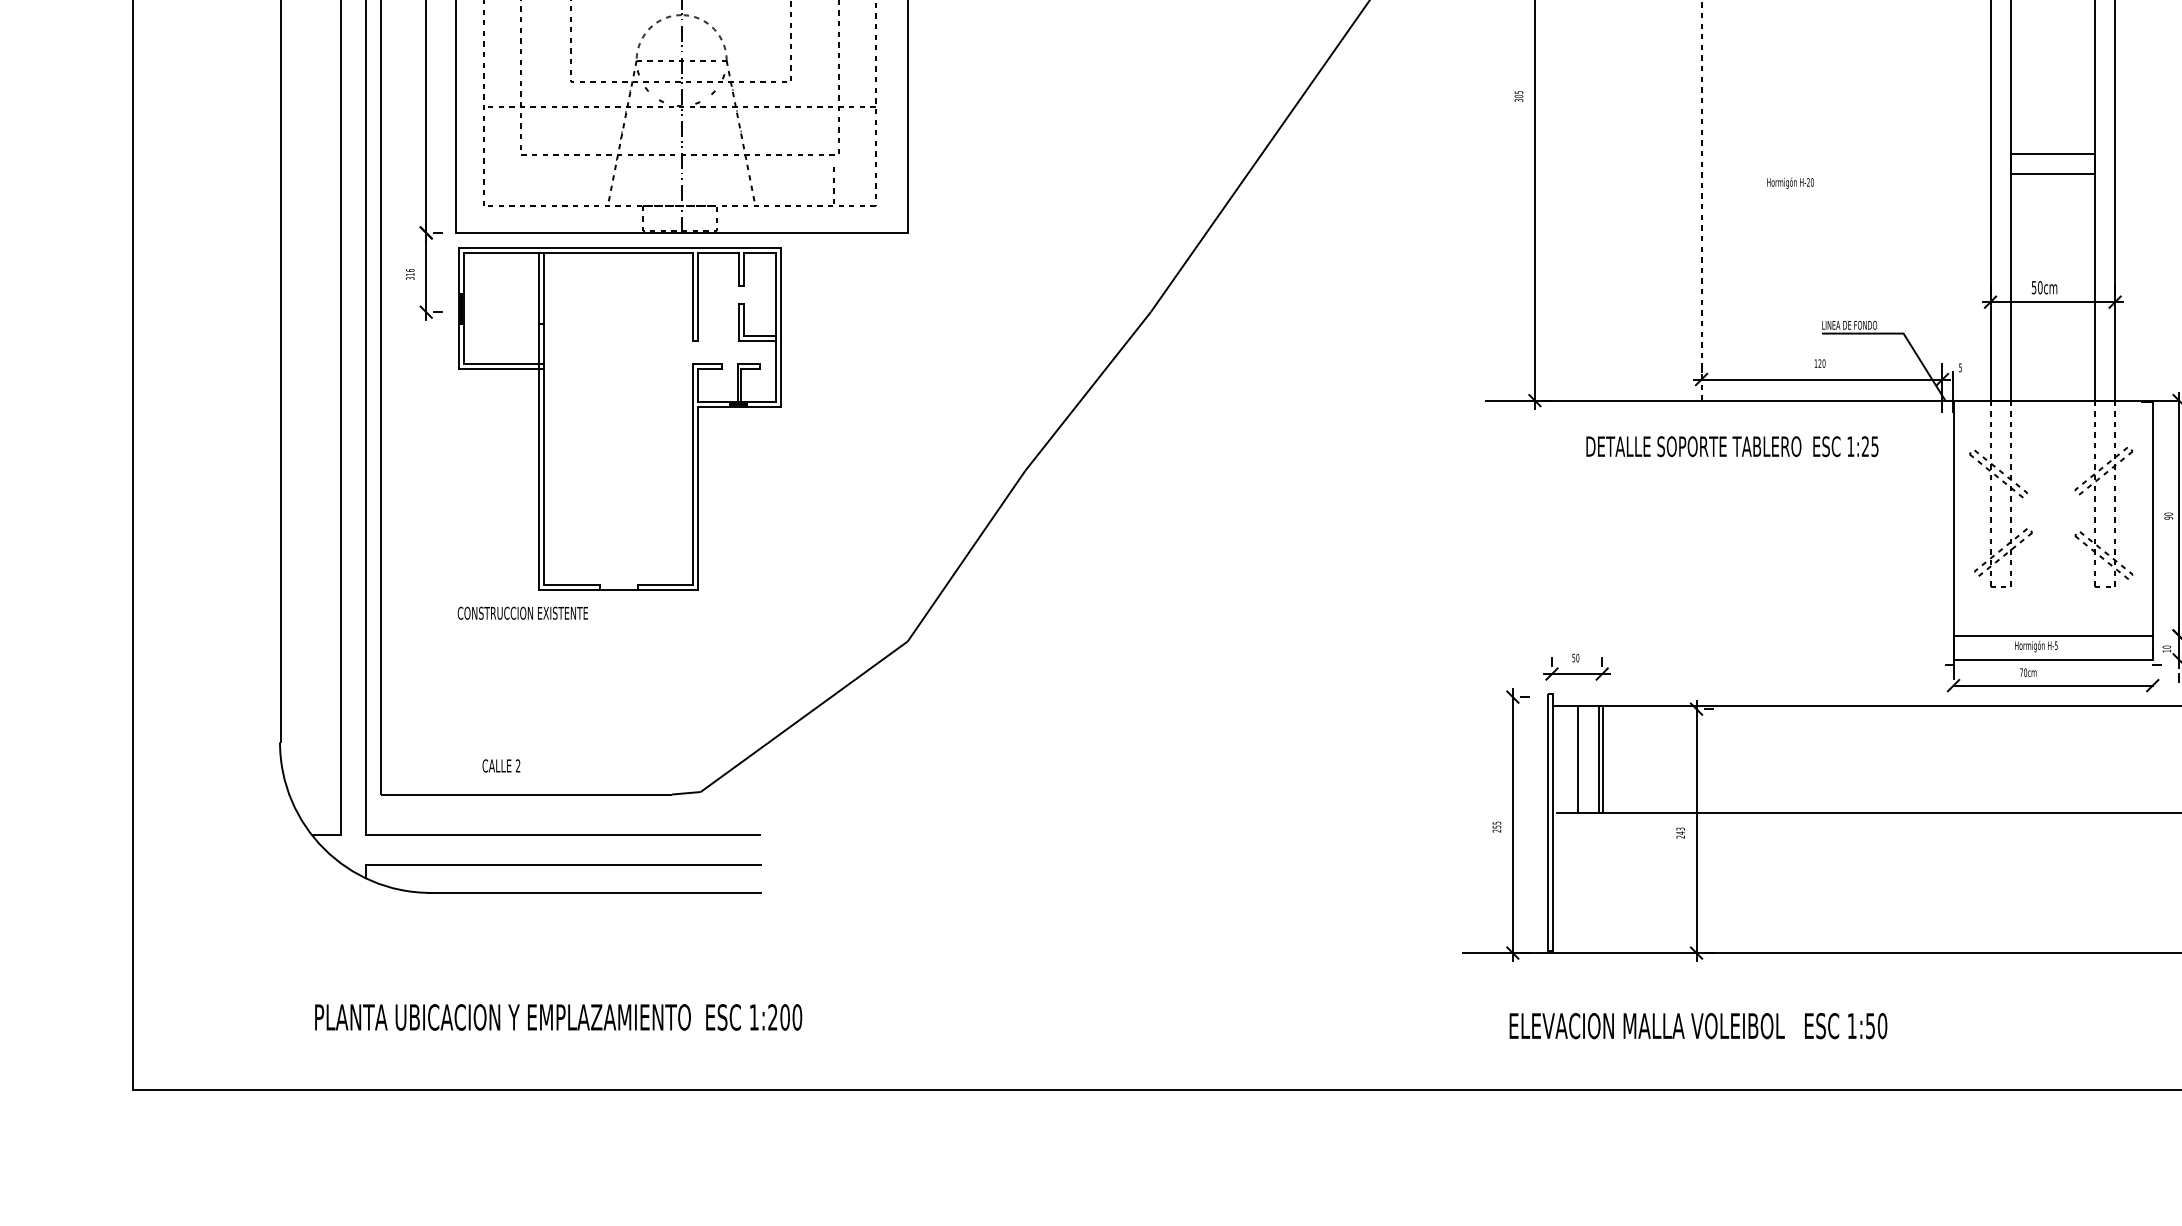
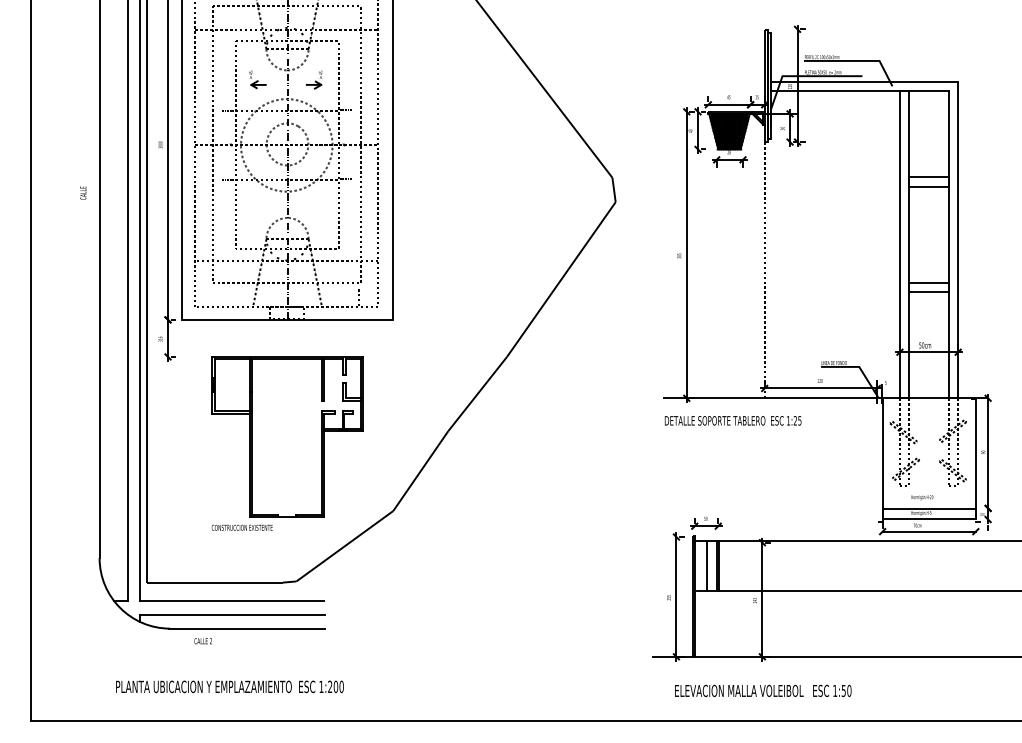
text: (1790, 183) -> (922, 497), moved
part: (619, 433) -> (287, 443), moved
text: (1730, 445) -> (732, 420), moved
text: (499, 766) -> (202, 641), moved

